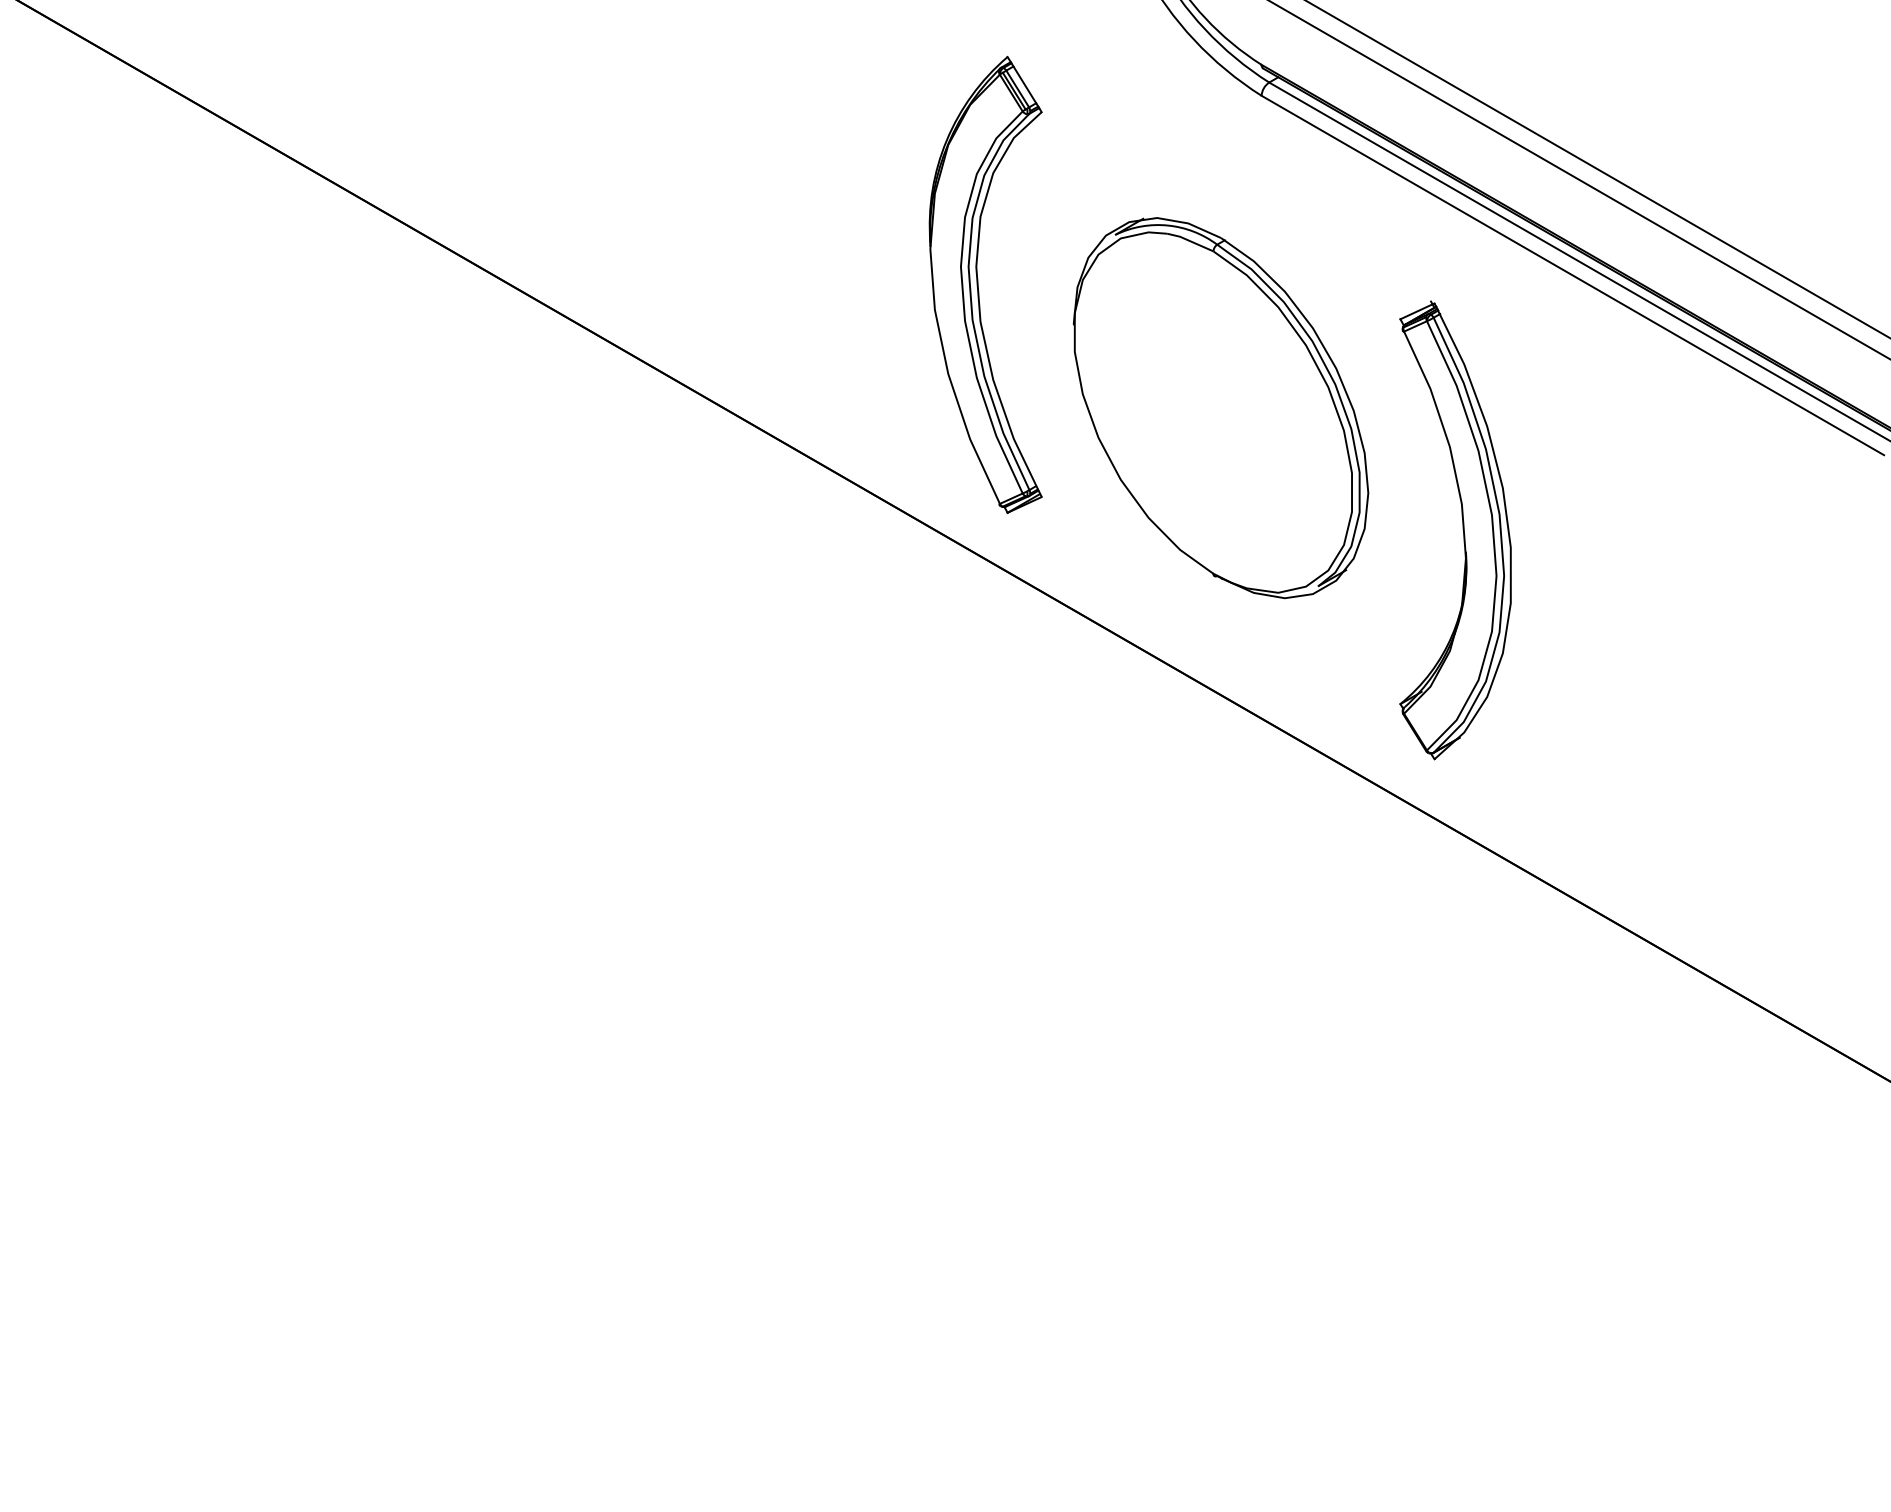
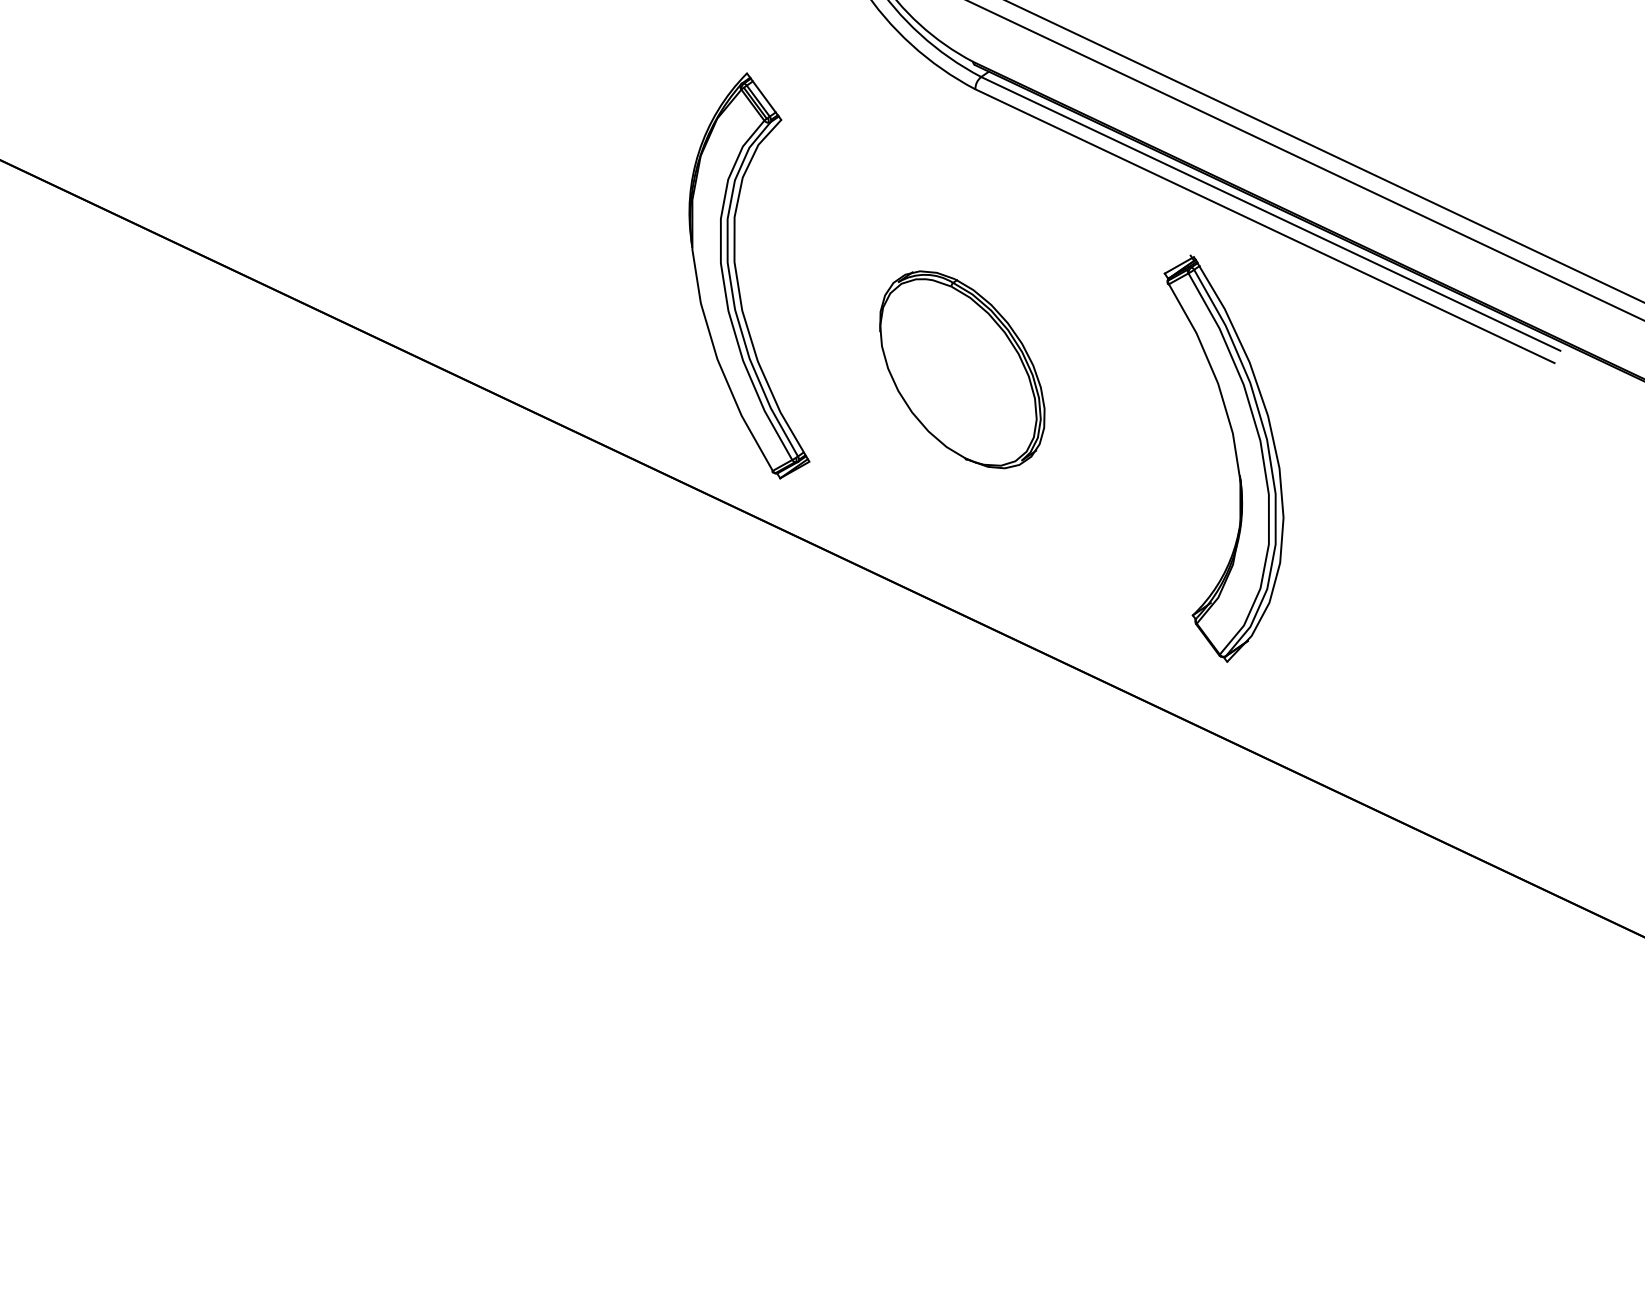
part: (1221, 408) -> (962, 370), size x0.6
part: (1462, 529) -> (1235, 455), moved

